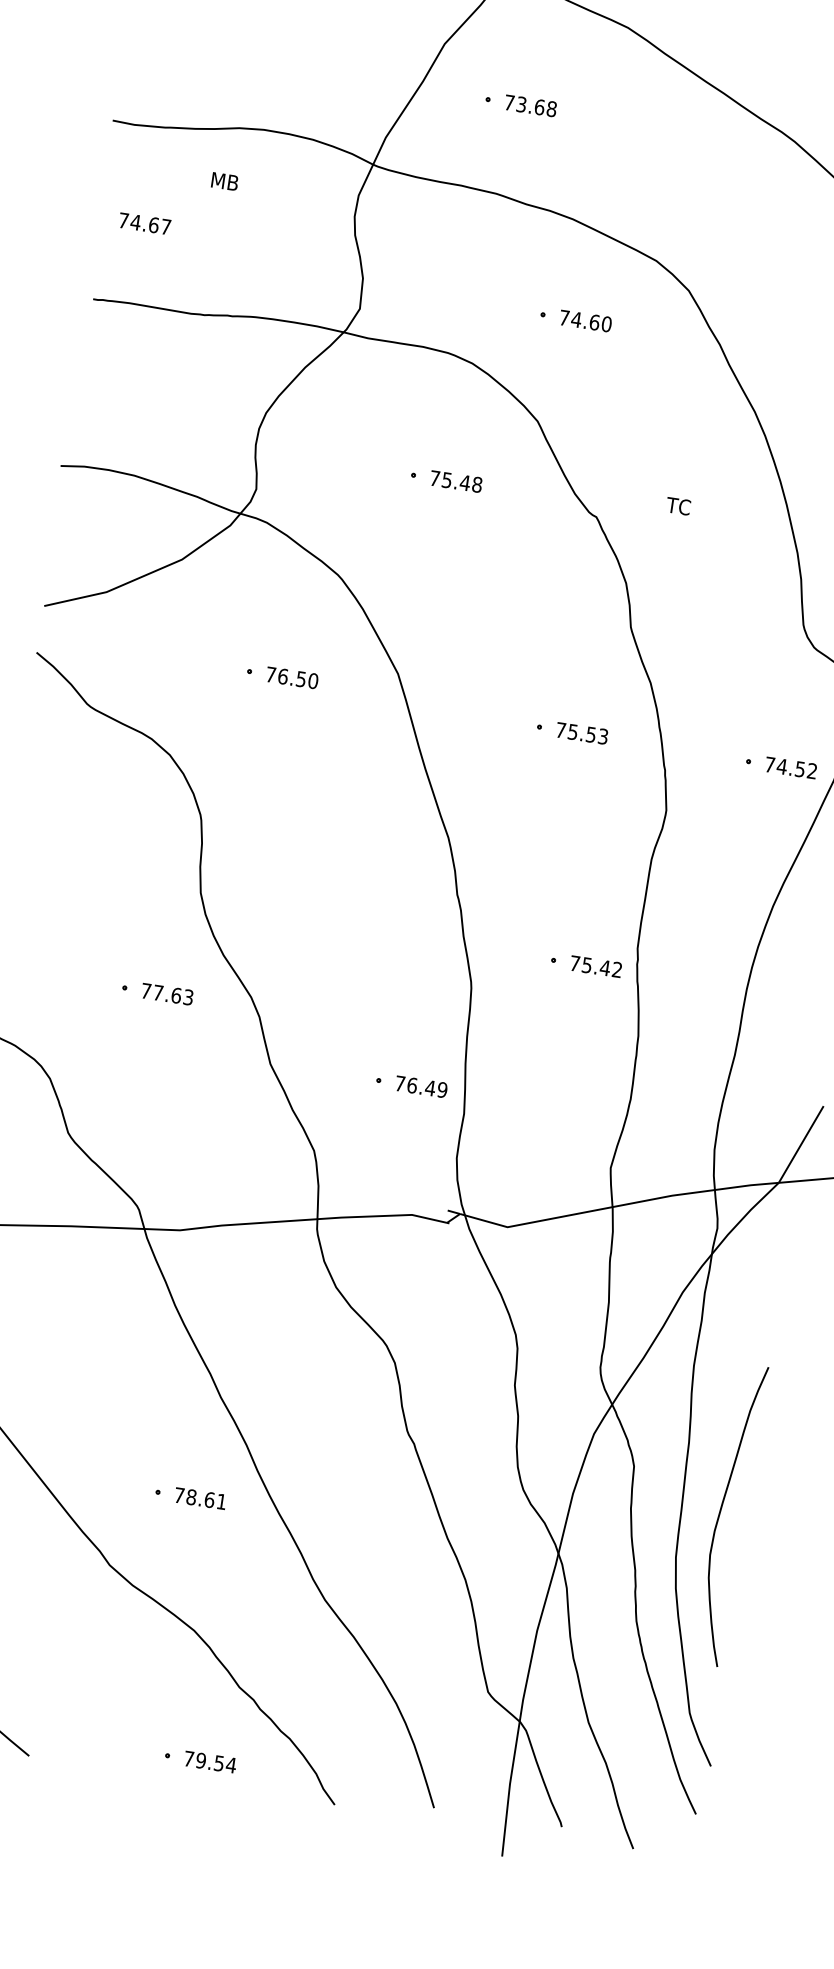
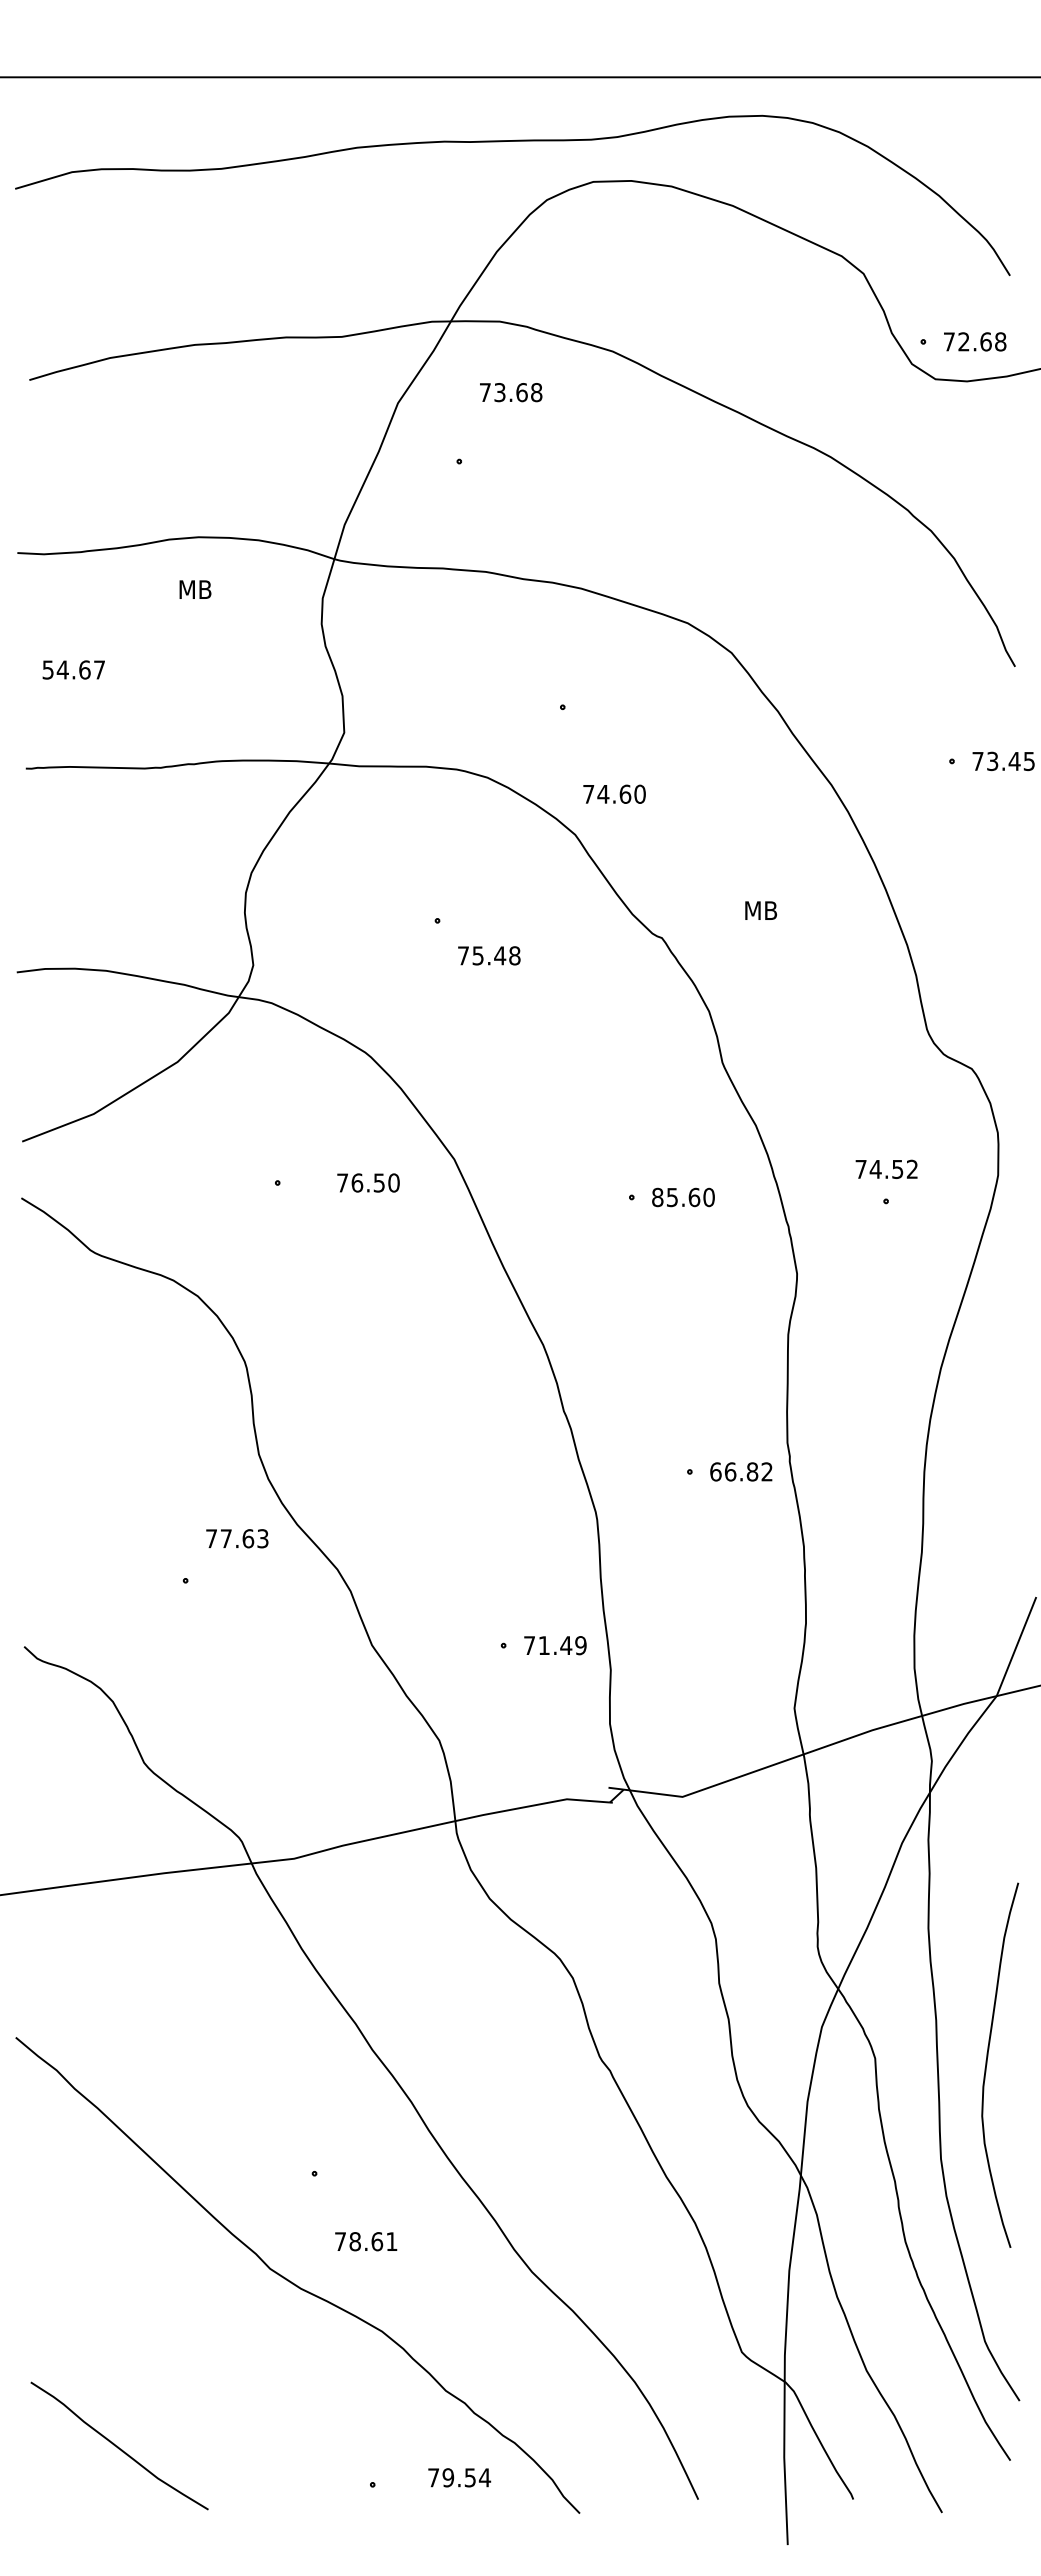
text: (531, 105) -> (511, 392), moved
text: (225, 181) -> (195, 589), moved
text: (123, 220) -> (47, 669), 74.67 -> 54.67
text: (585, 320) -> (614, 793), moved
text: (456, 481) -> (489, 955), moved
text: (680, 506) -> (760, 910), TC -> MB
text: (292, 677) -> (368, 1182), moved
text: (582, 733) -> (683, 1197), 75.53 -> 85.60
text: (791, 767) -> (886, 1168), moved
text: (590, 965) -> (734, 1471), 75.42 -> 66.82
text: (167, 994) -> (237, 1538), moved
text: (412, 1085) -> (544, 1645), 76.49 -> 71.49
text: (200, 1498) -> (366, 2241), moved
curve: (720, 1513) -> (987, 2064), moved
text: (210, 1761) -> (459, 2477), moved

